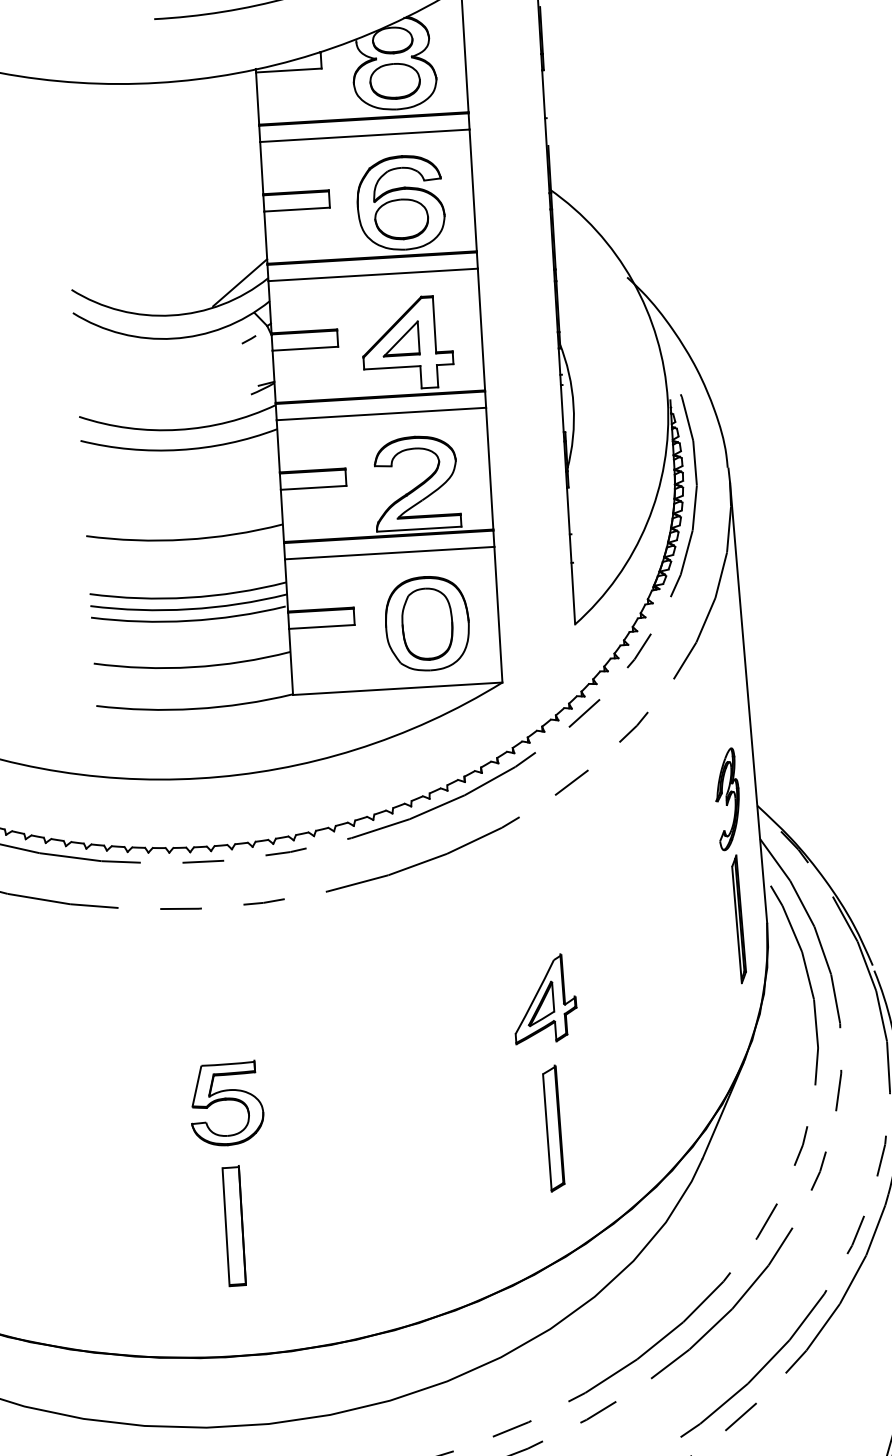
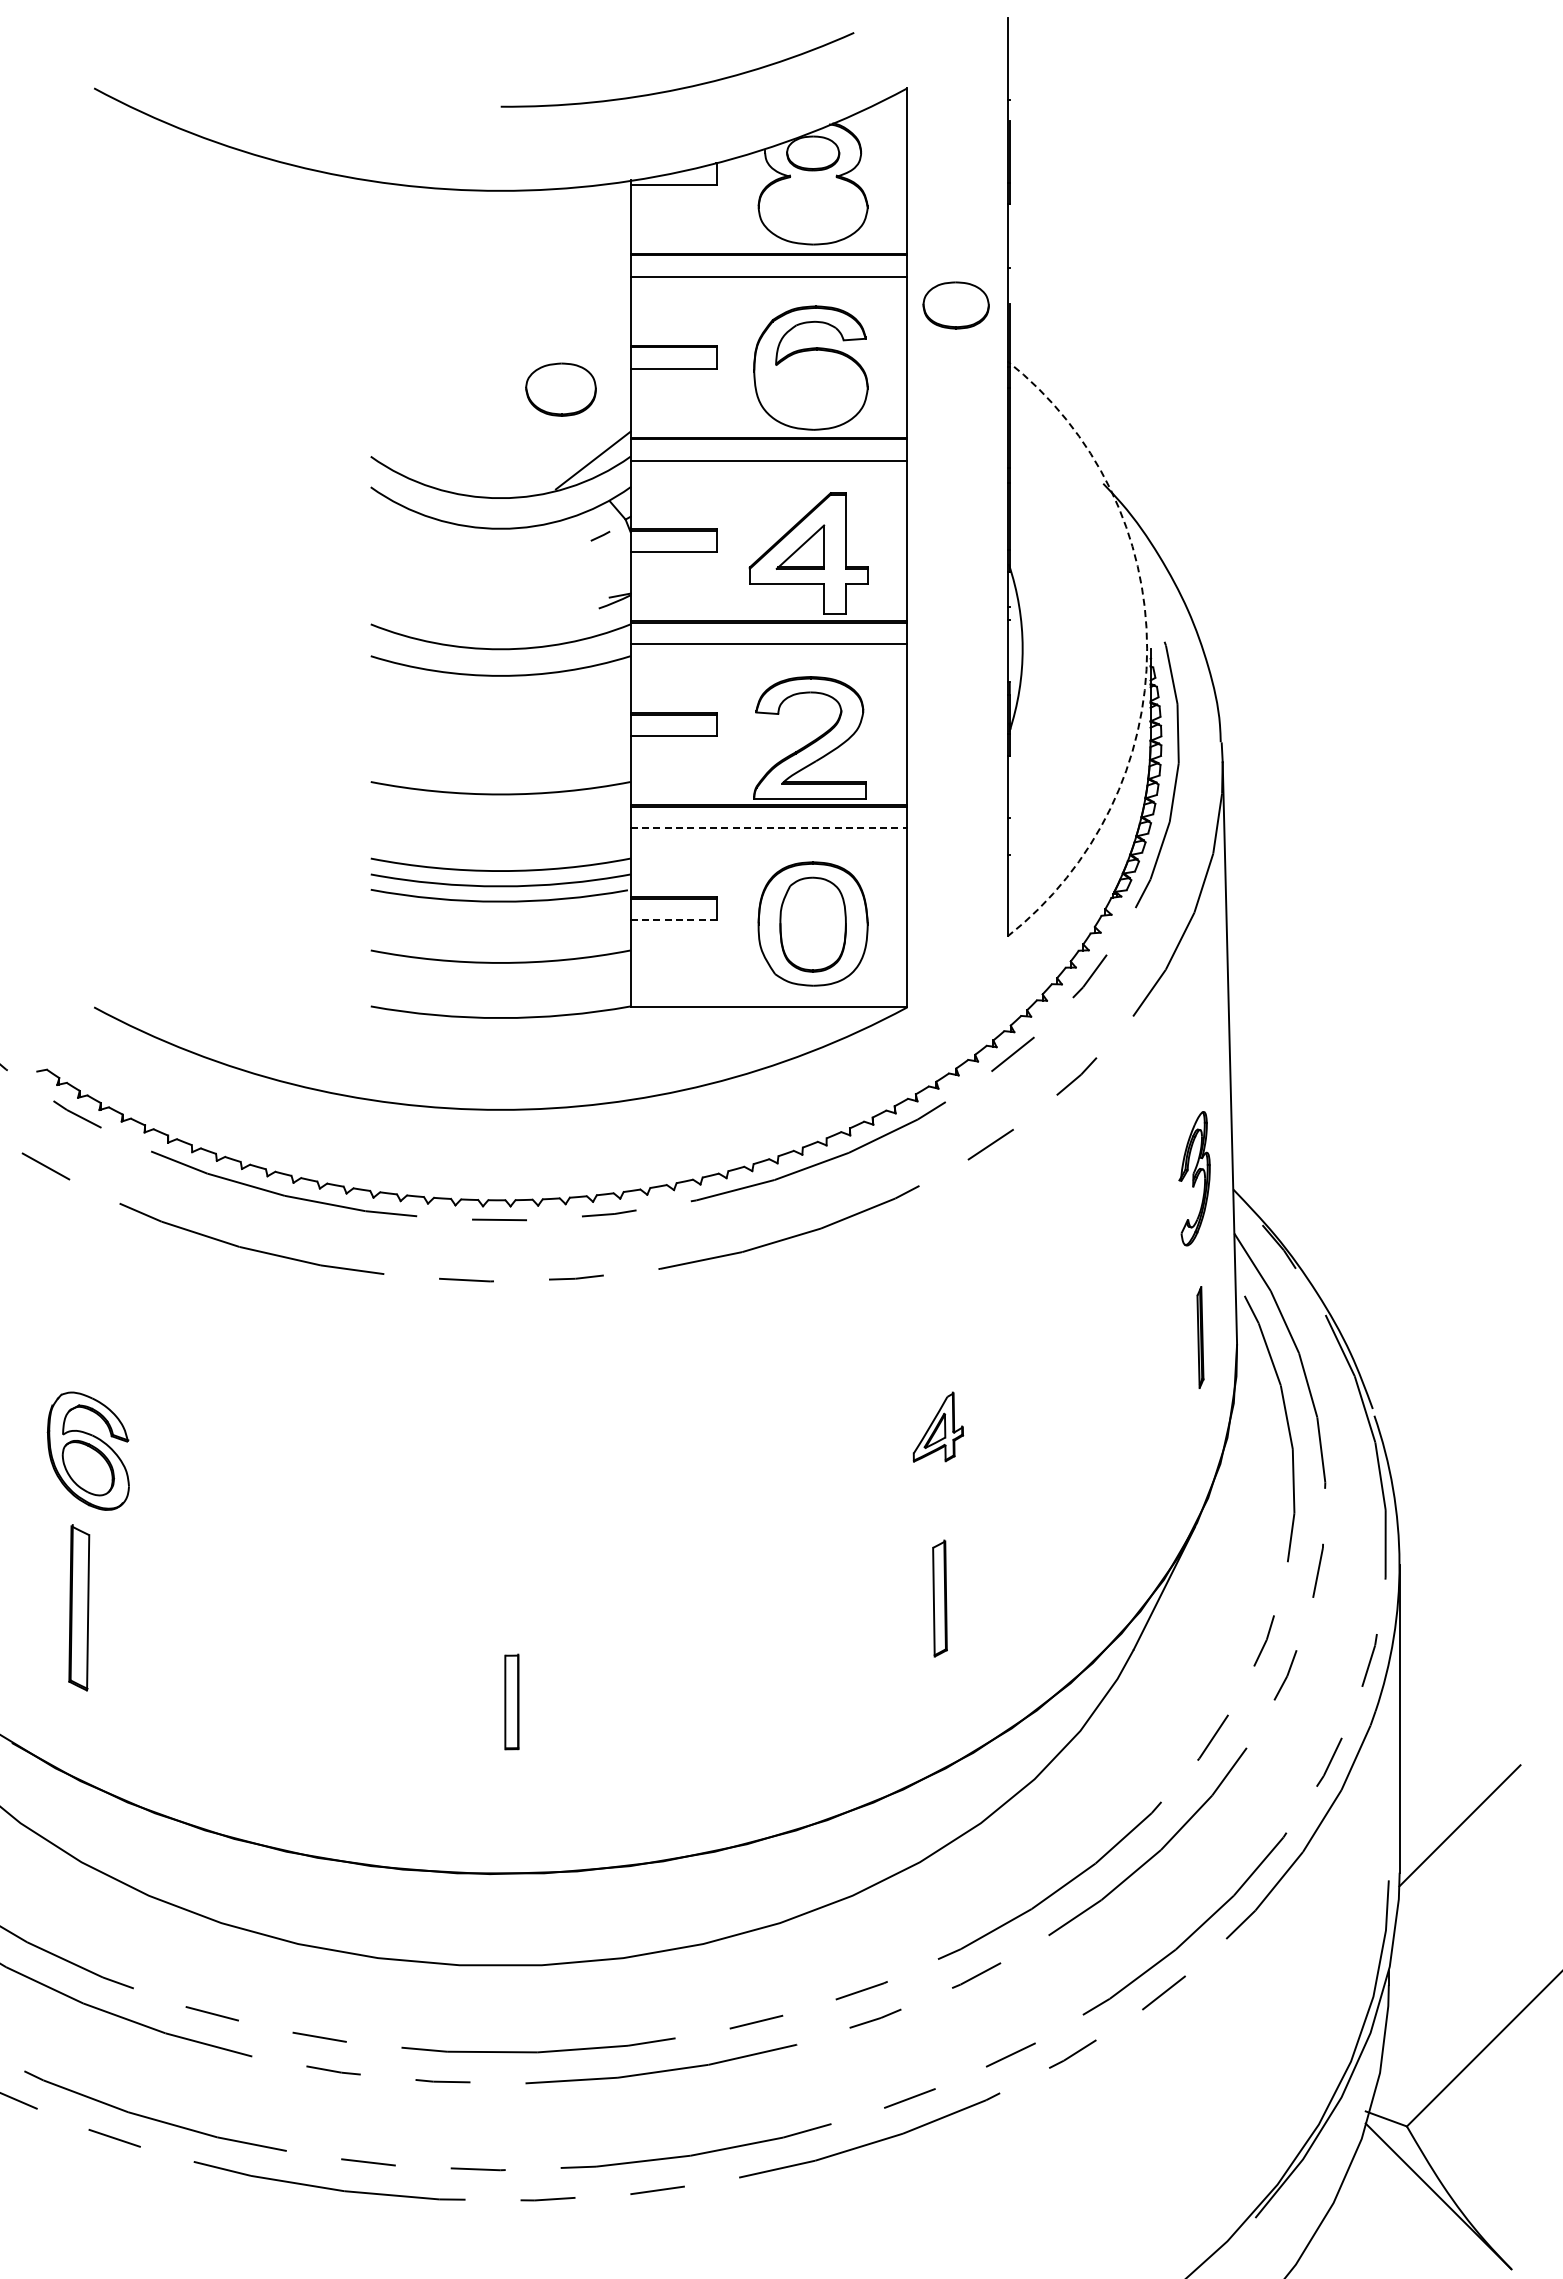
part: (394, 81) -> (955, 305), moved
part: (401, 219) -> (560, 389), moved
arc: (668, 400) -> (1147, 648), solid -> dashed
line: (390, 553) -> (769, 828), solid -> dashed
line: (322, 627) -> (674, 920), solid -> dashed
part: (739, 919) -> (1200, 1337), size x0.6
part: (544, 998) -> (938, 1426), size x0.6
part: (226, 1103) -> (511, 1540), removed
part: (553, 1128) -> (939, 1598), size x0.7
part: (234, 1225) -> (511, 1701), size x0.6

